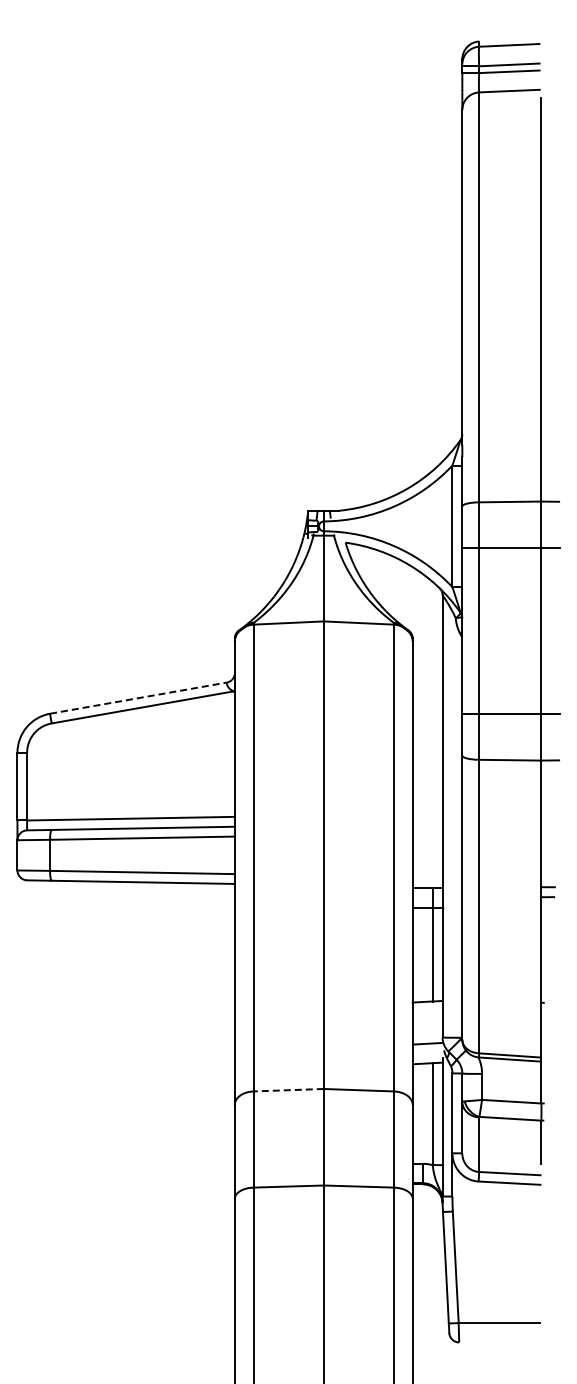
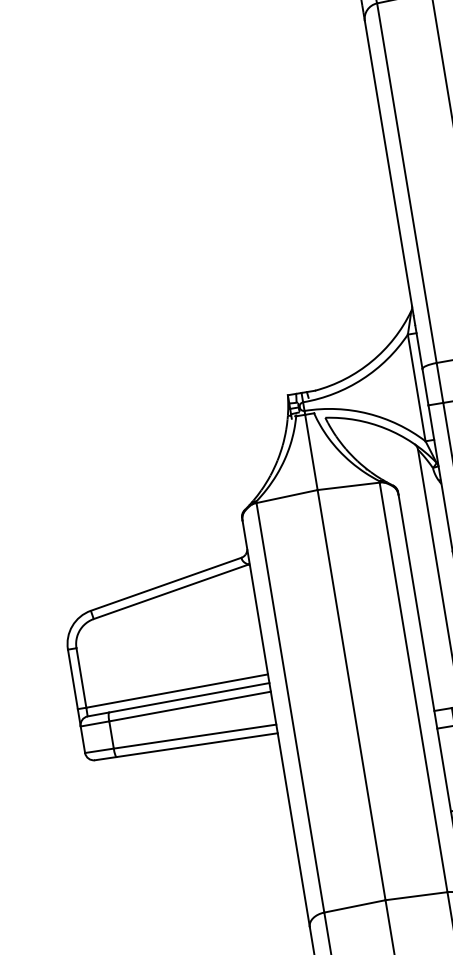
line: (138, 698) -> (166, 584), dashed -> solid
line: (288, 1090) -> (354, 906), dashed -> solid

